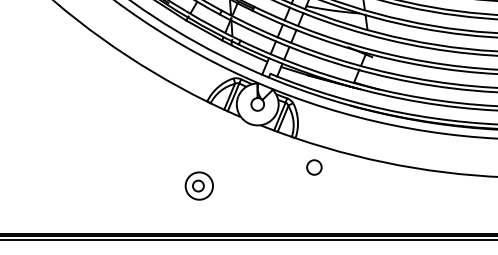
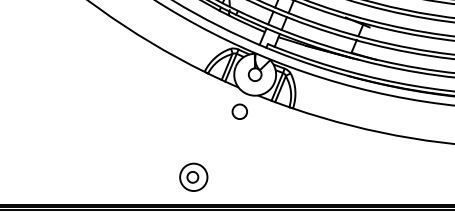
circle: (314, 167) -> (239, 111), moved
part: (198, 185) -> (192, 176), moved

